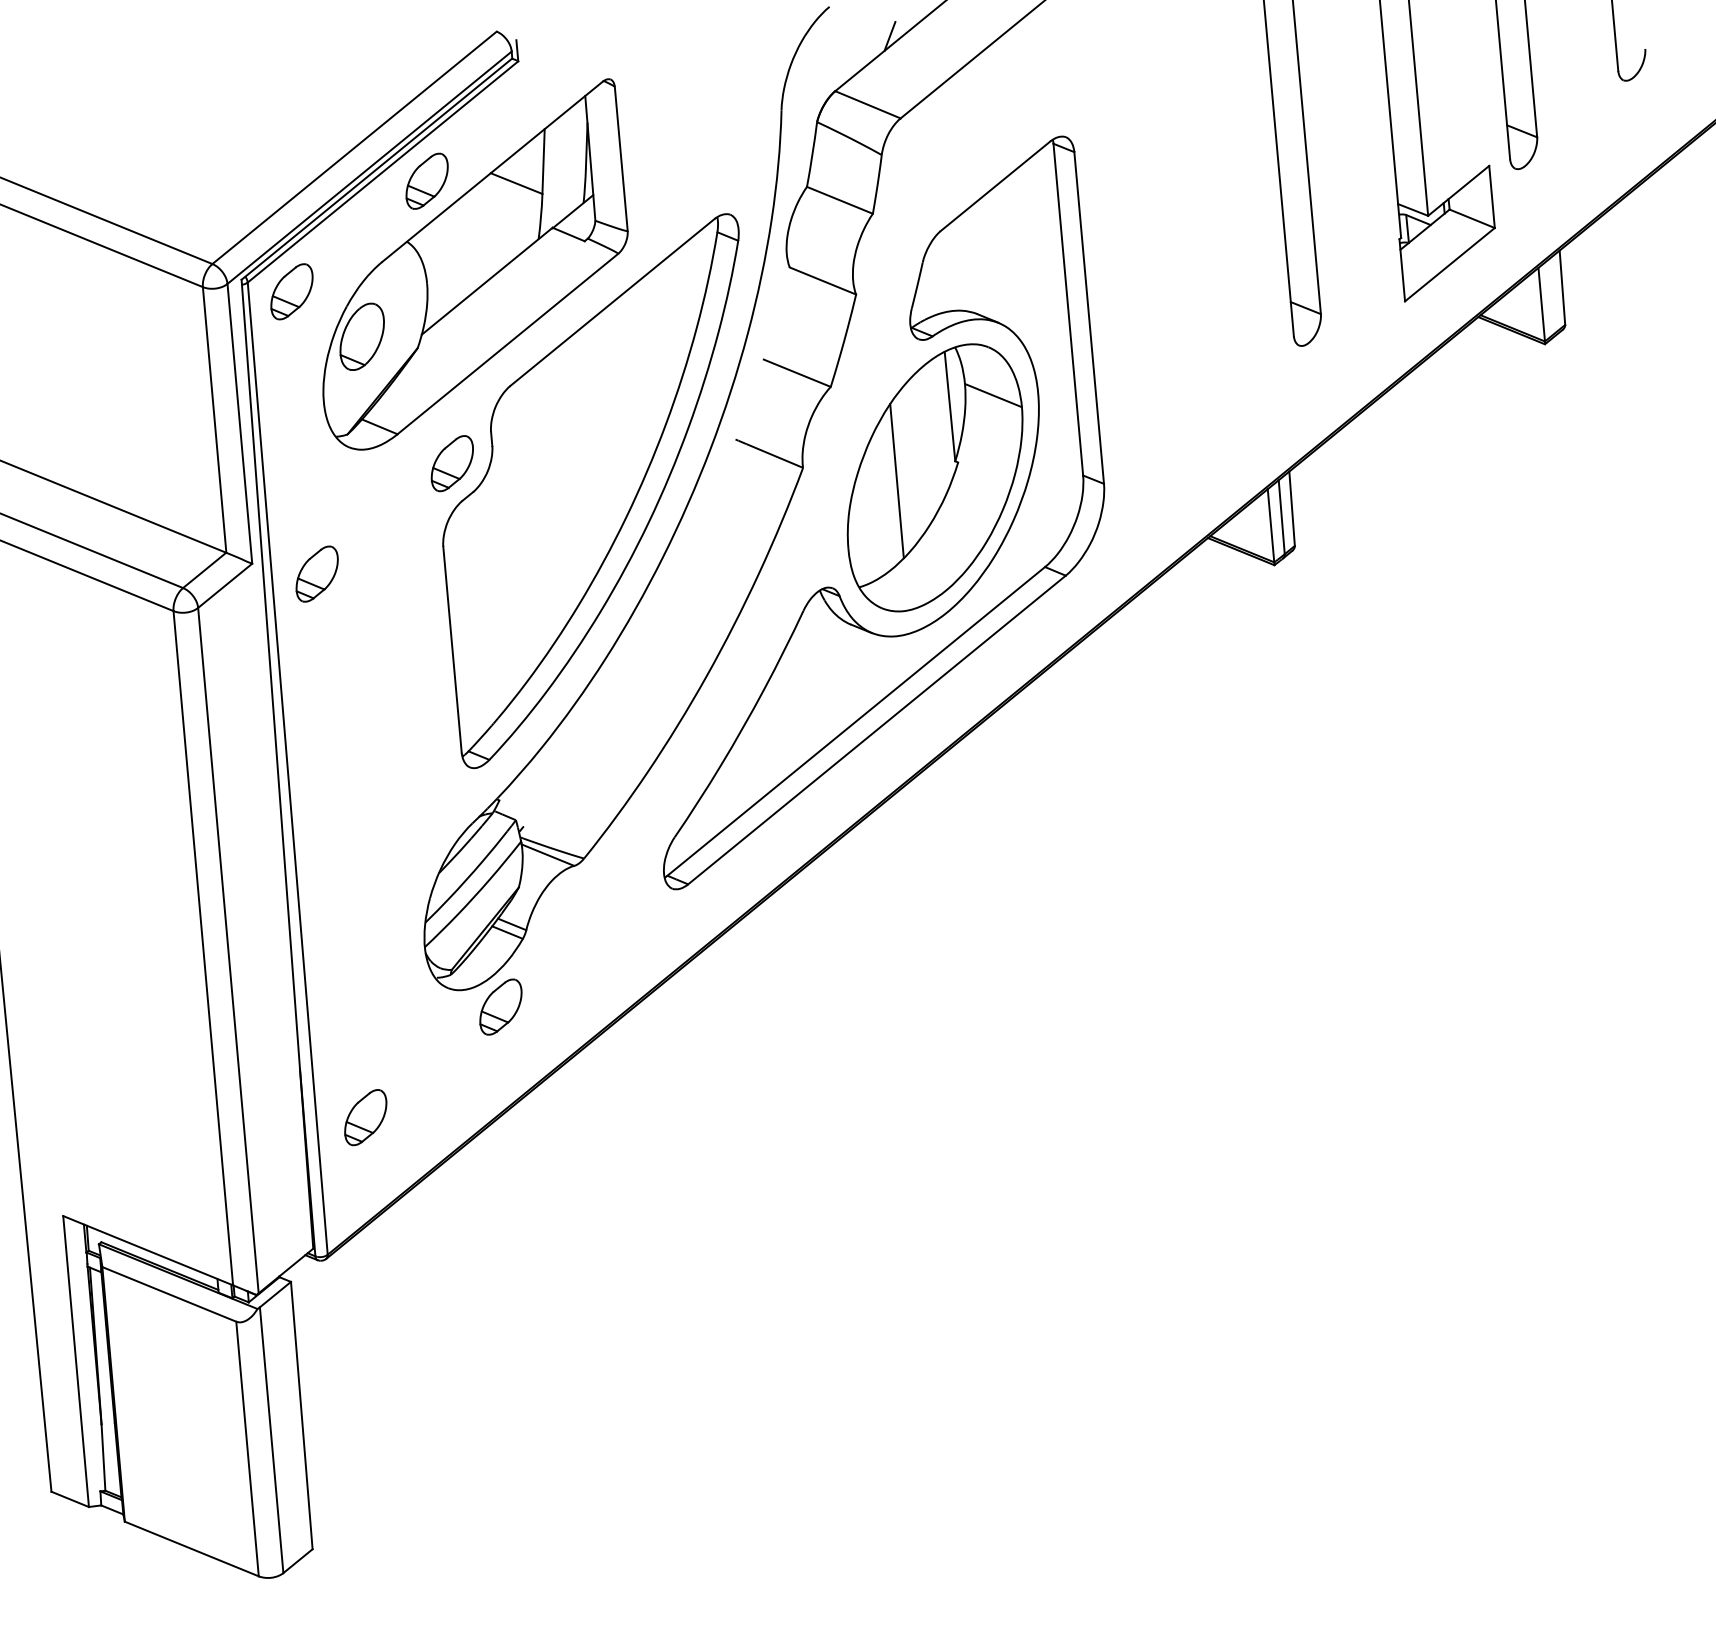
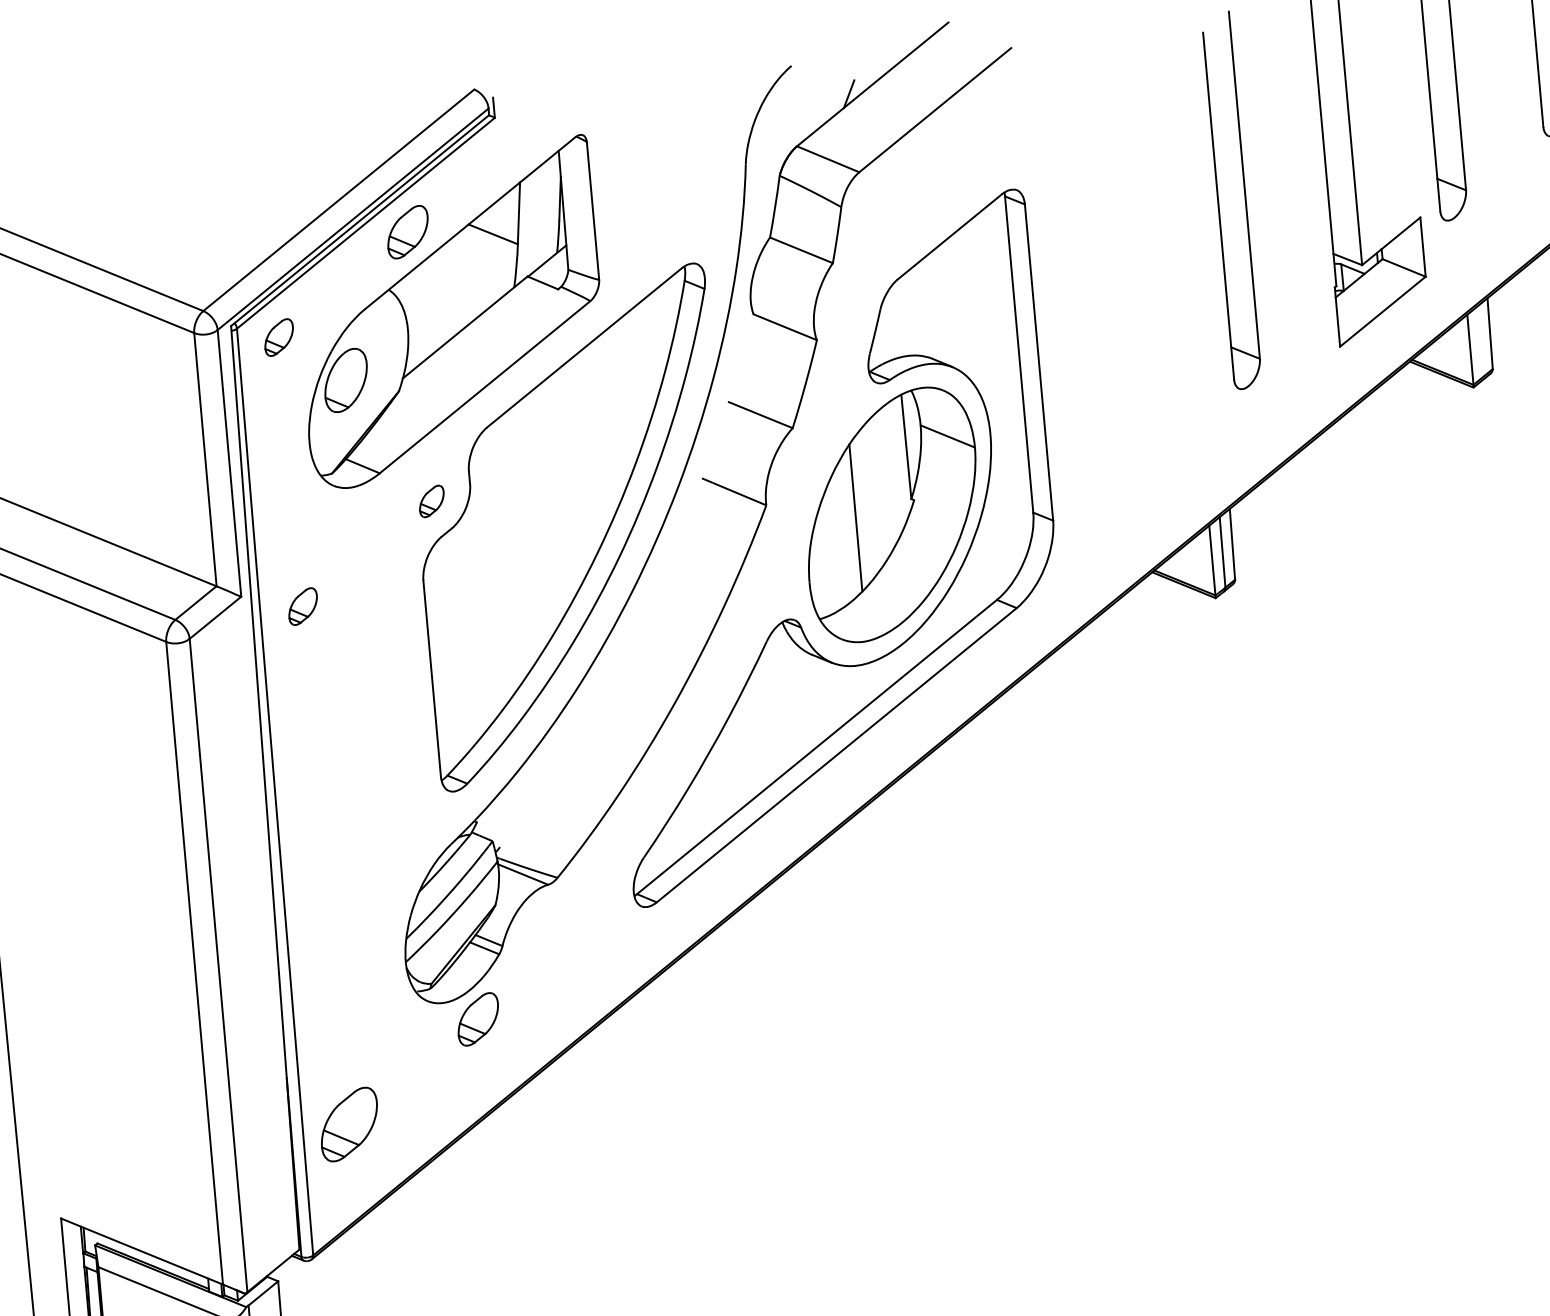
part: (291, 291) -> (278, 337), size x0.7
part: (451, 463) -> (431, 501), size x0.6
part: (316, 573) -> (302, 606), size x0.7
part: (365, 1117) -> (349, 1124), size x1.4

